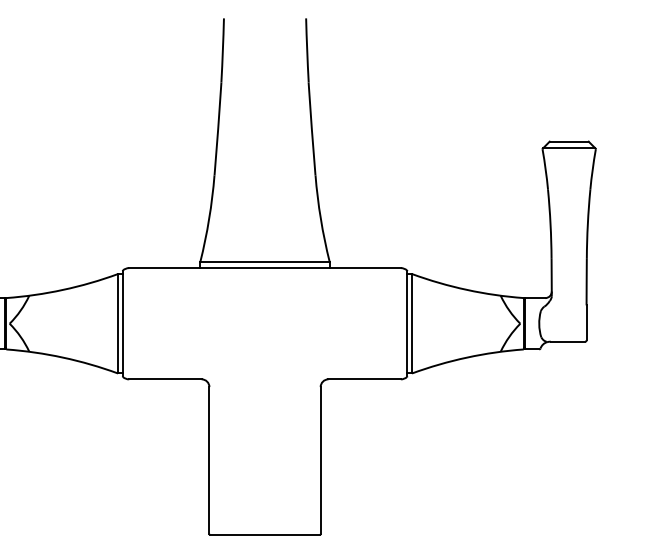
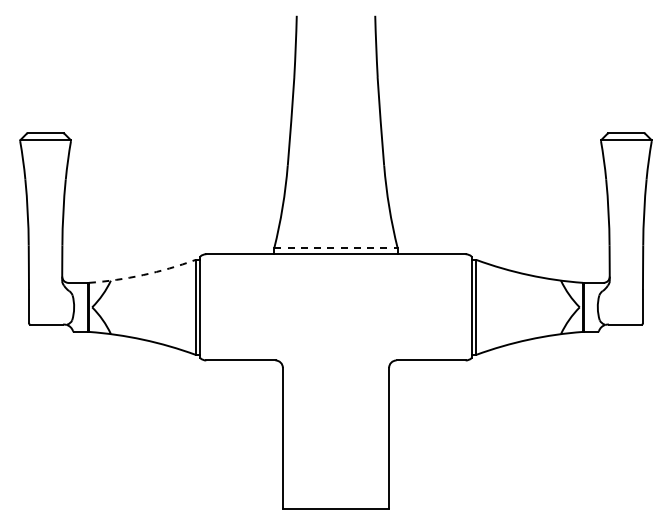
line: (264, 262) -> (335, 248), solid -> dashed
arc: (63, 290) -> (143, 275), solid -> dashed

